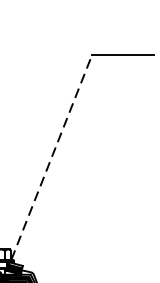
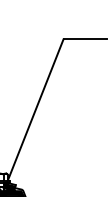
line: (51, 157) -> (35, 109), dashed -> solid

